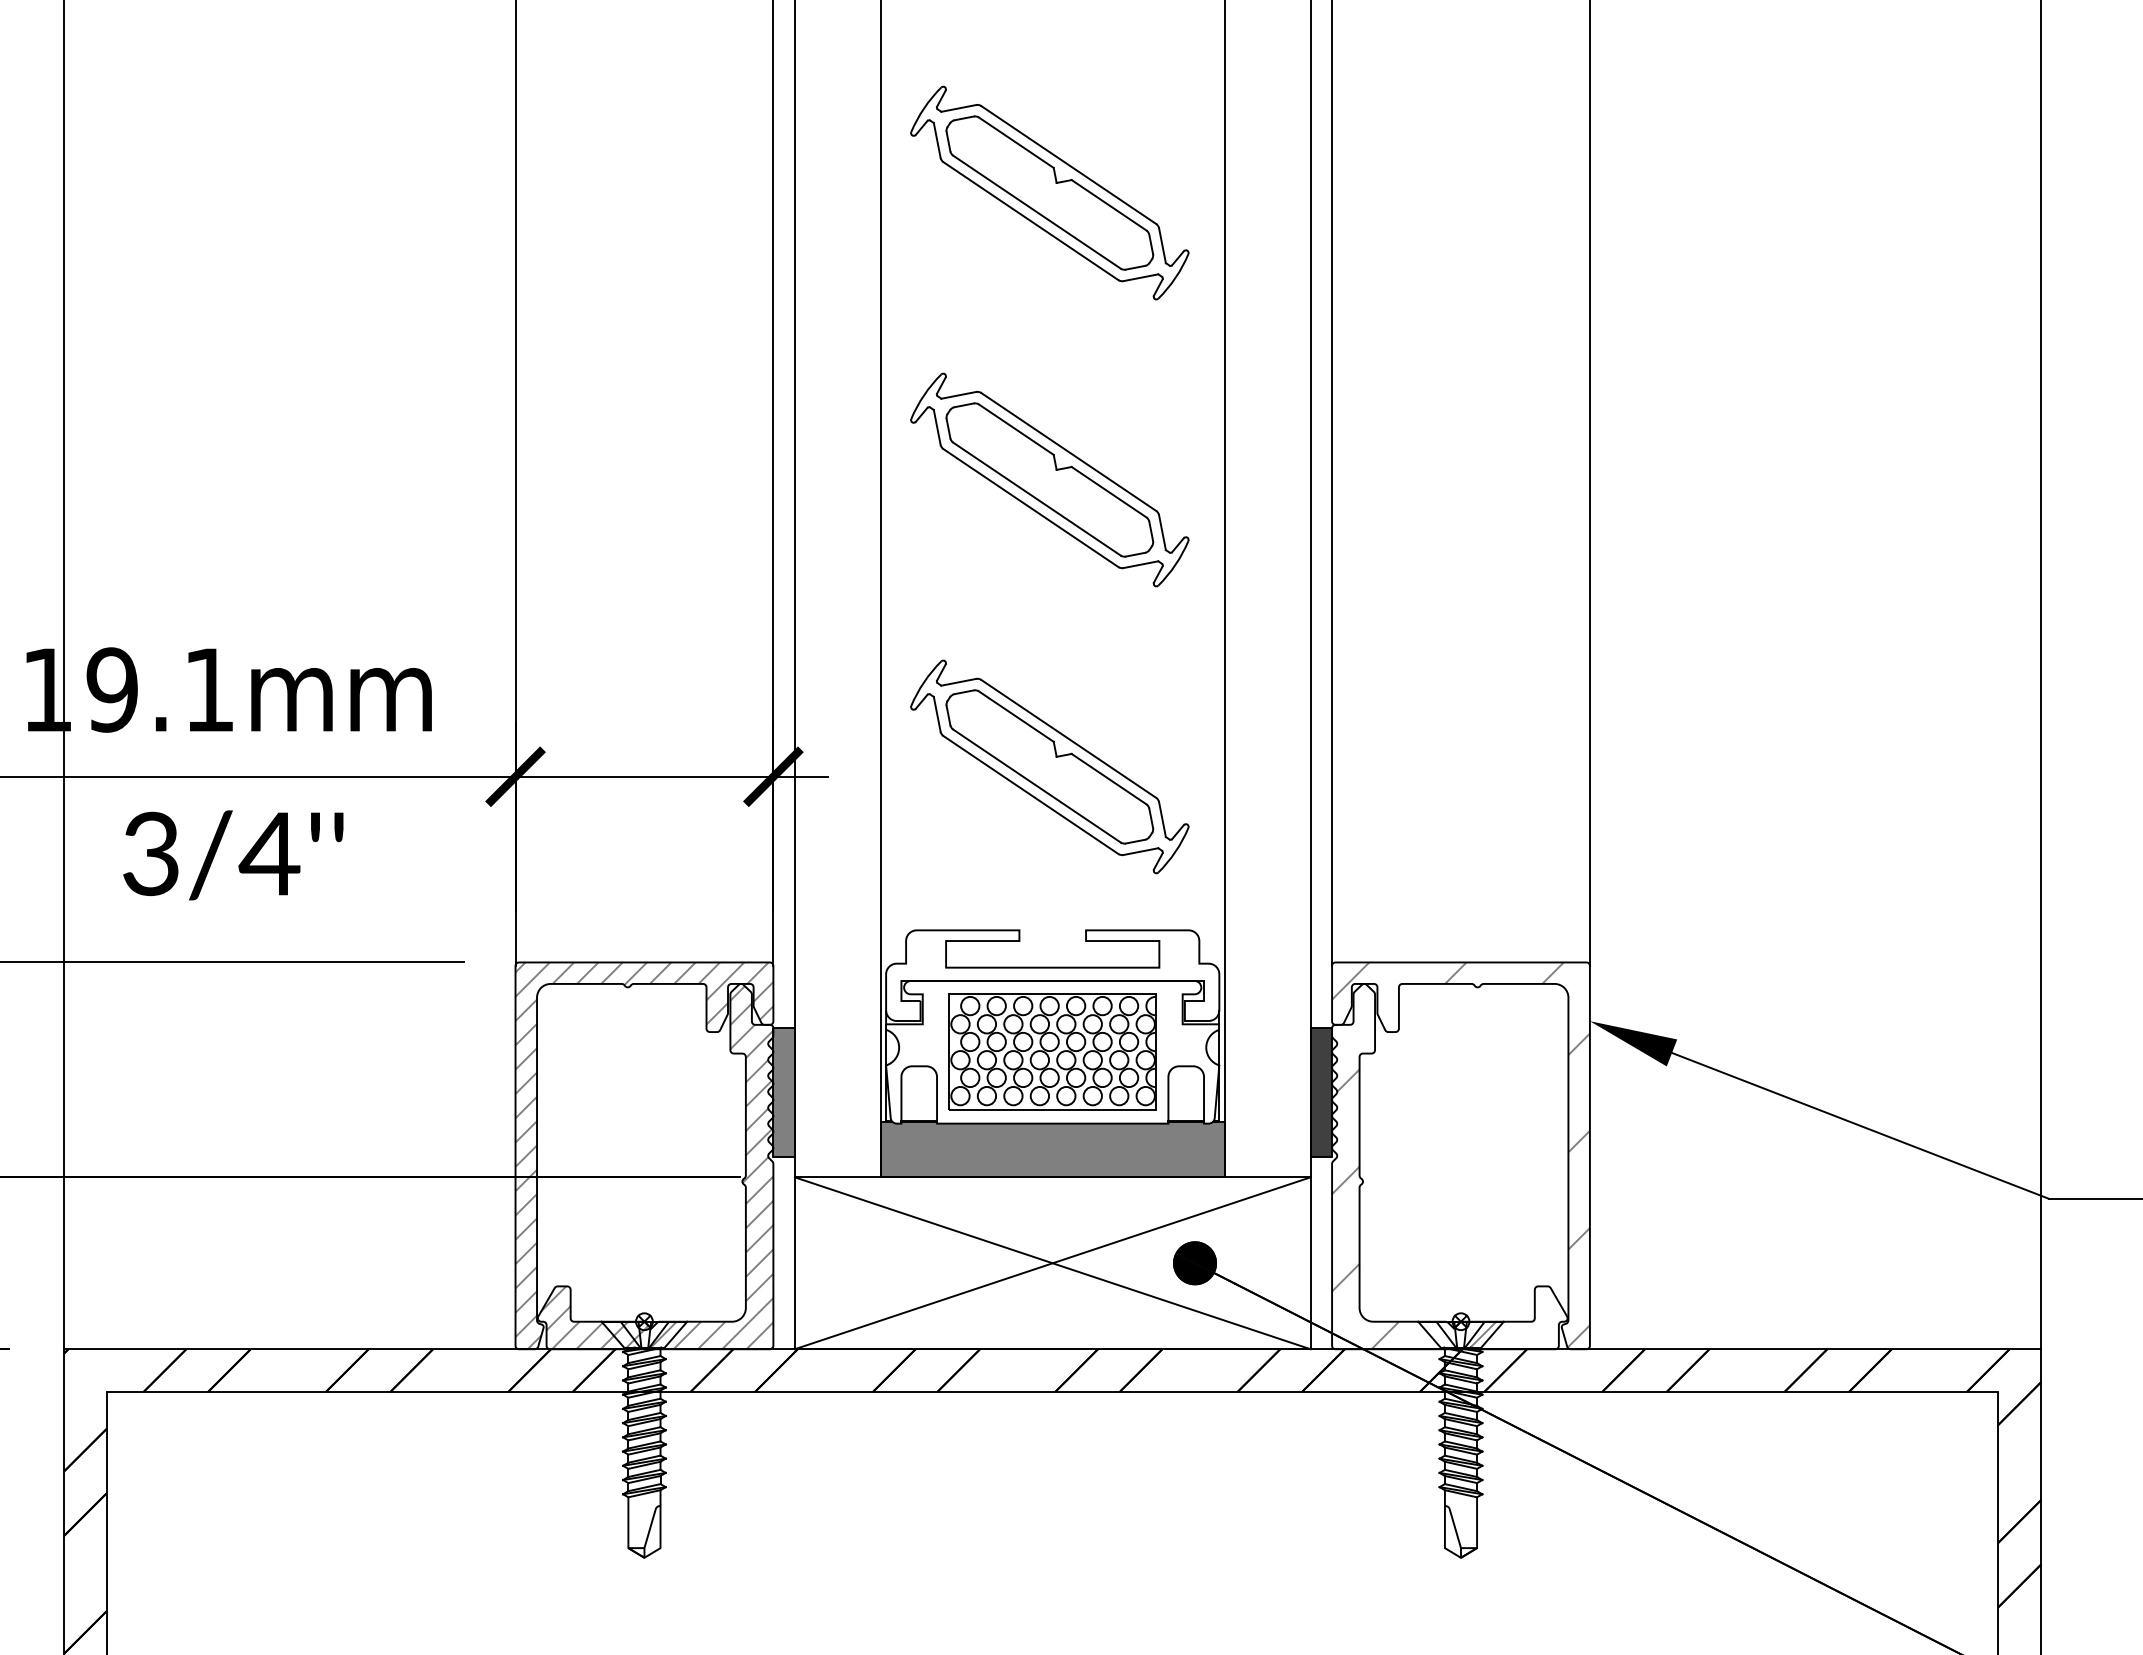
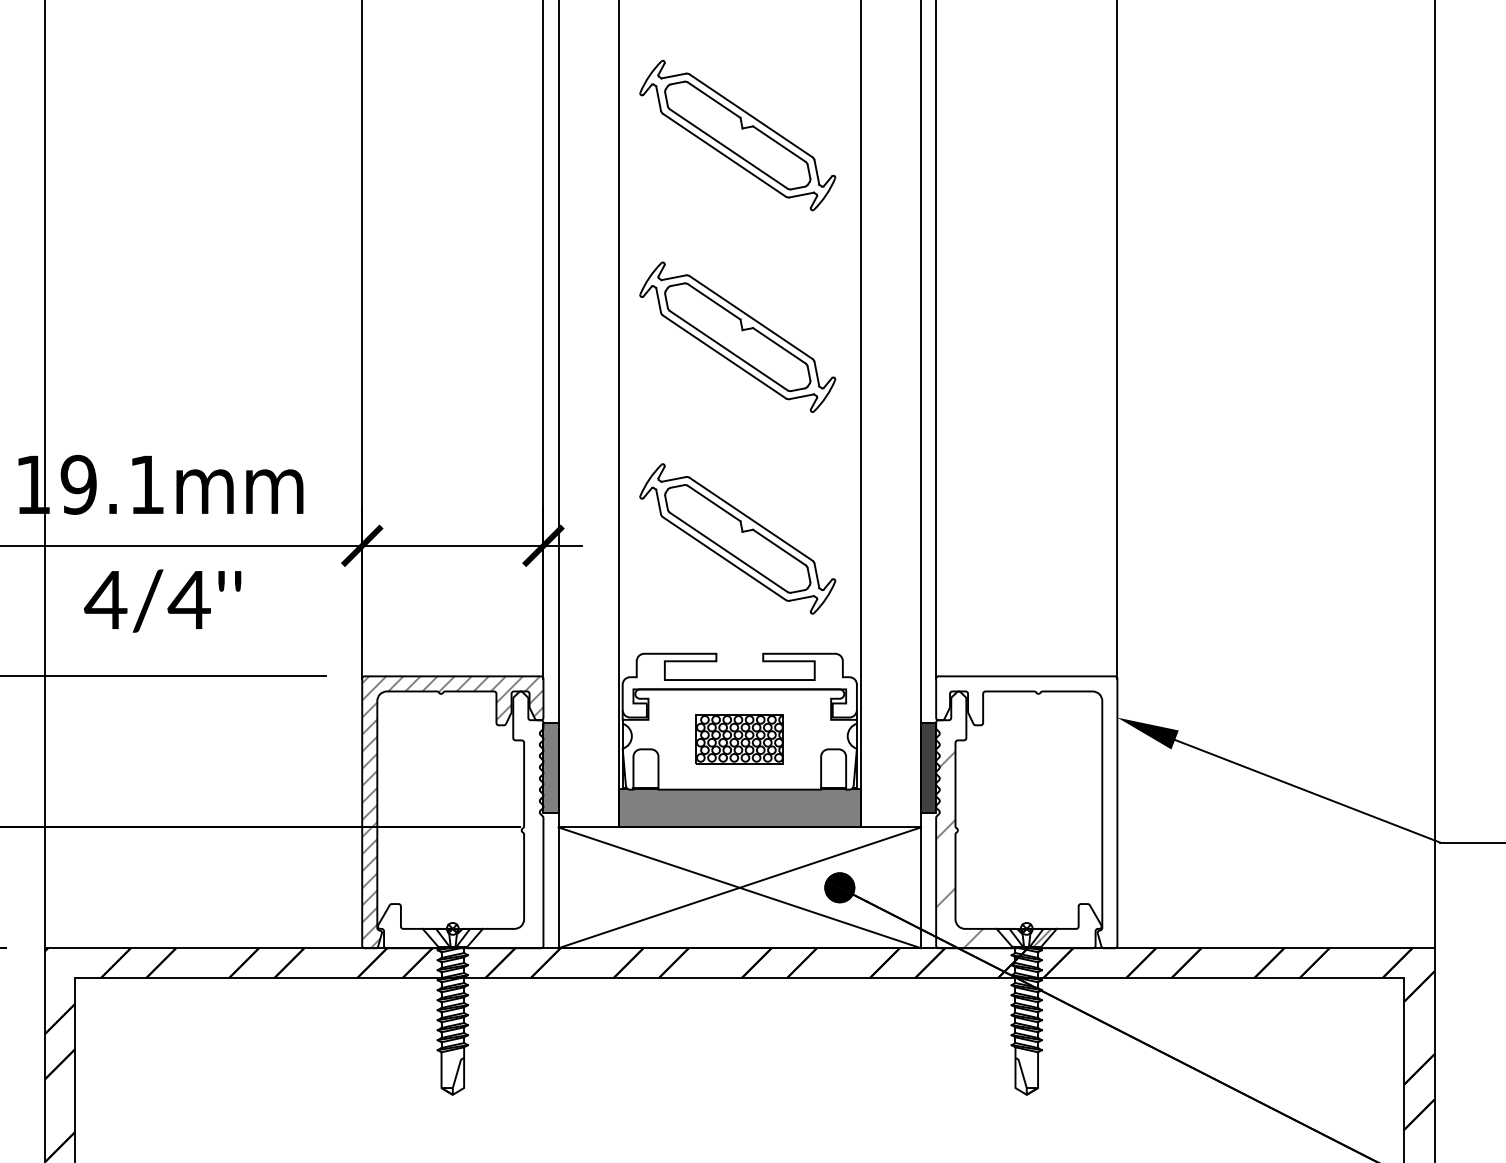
text: (150, 853) -> (105, 599), 3/4''\f] -> 4/4''\f]
part: (1052, 1051) -> (739, 738), size x0.6
hatch: (1460, 1154) -> (1026, 811), removed
hatch: (657, 1167) -> (461, 820), removed

